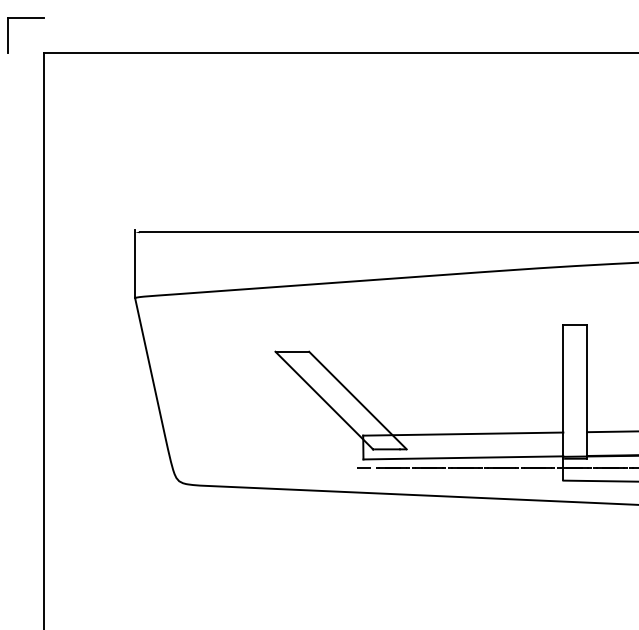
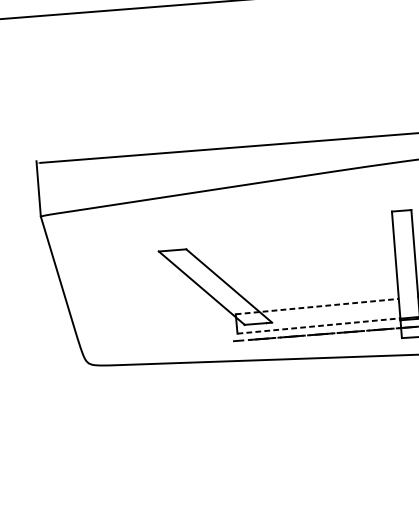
line: (463, 434) -> (317, 306), solid -> dashed
line: (463, 457) -> (318, 325), solid -> dashed

